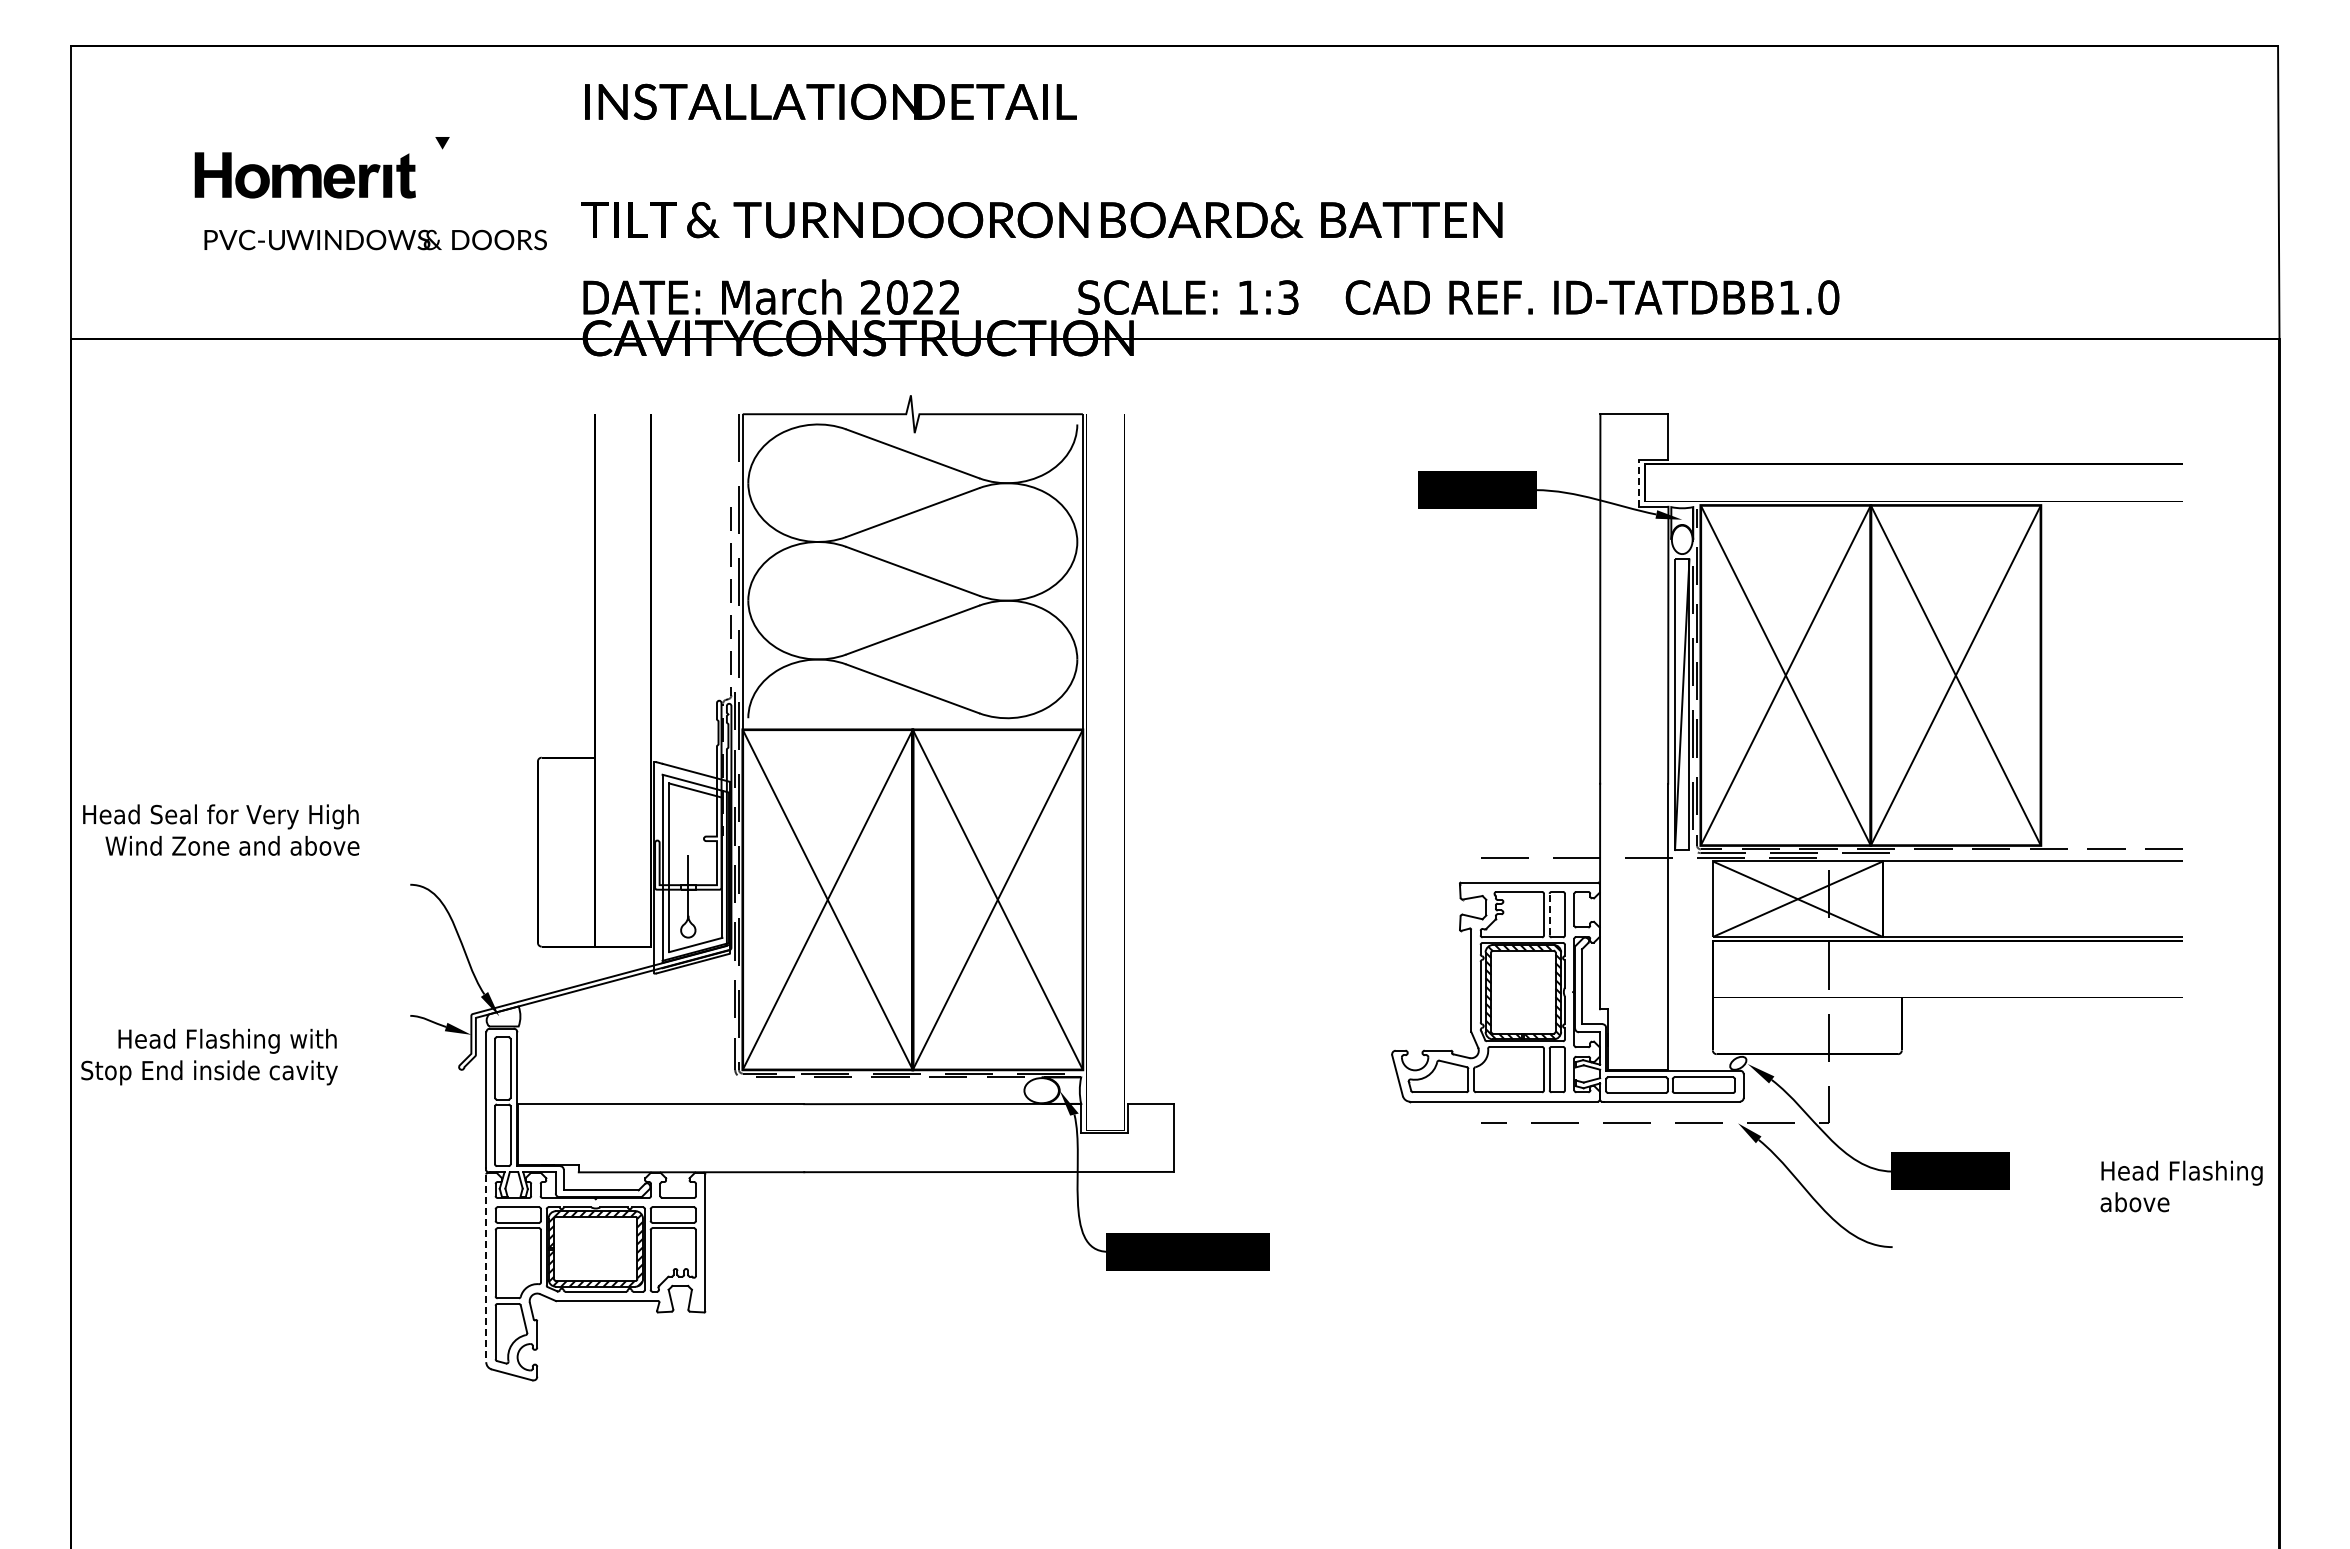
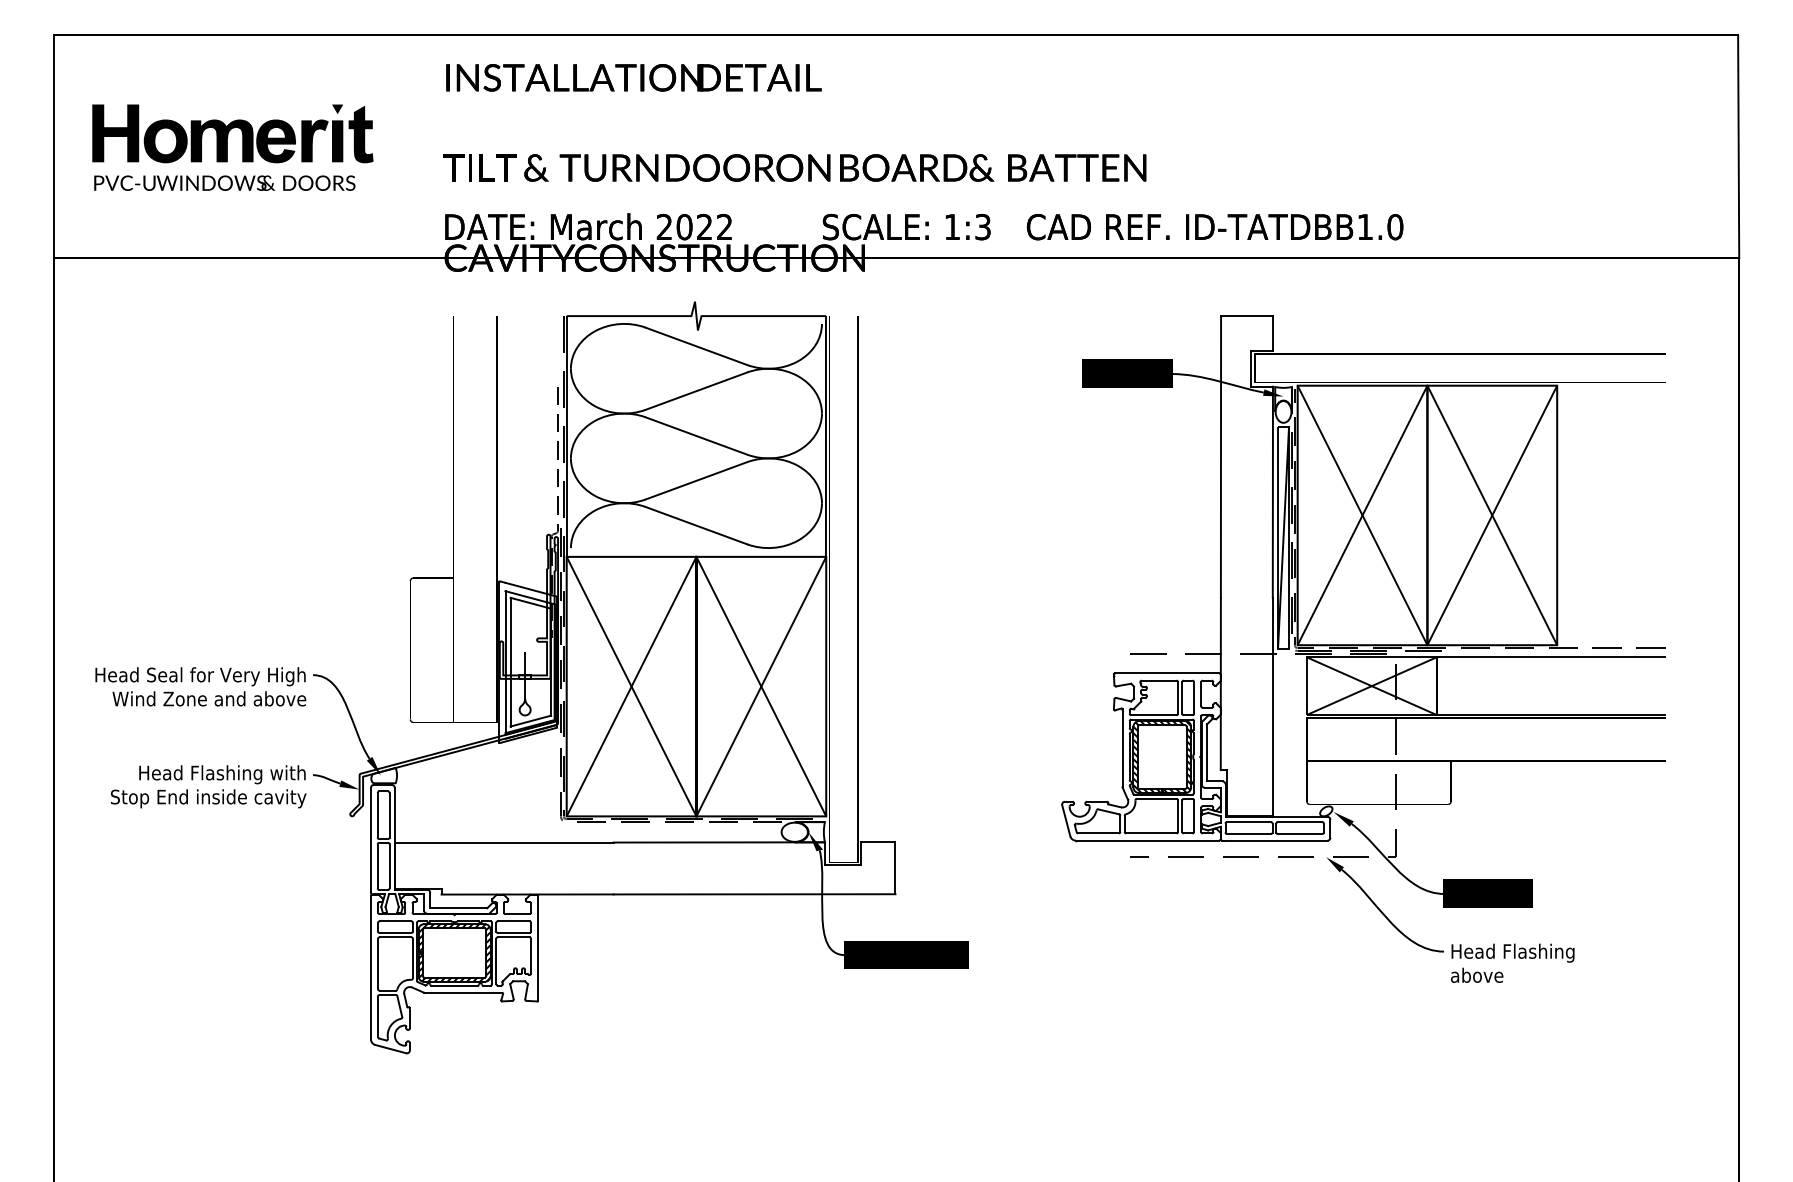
part: (305, 175) -> (233, 133), size x1.67
text: (375, 239) -> (224, 182), moved
line: (1639, 483) -> (1250, 368), dashed -> solid
text: (221, 829) -> (201, 686), moved
line: (1549, 914) -> (1182, 697), dashed -> solid
text: (209, 1056) -> (208, 786), moved
text: (2181, 1186) -> (1512, 963), moved
line: (486, 1268) -> (371, 967), dashed -> solid

